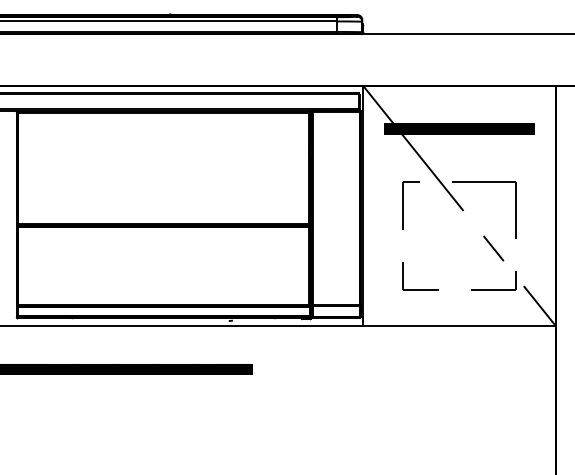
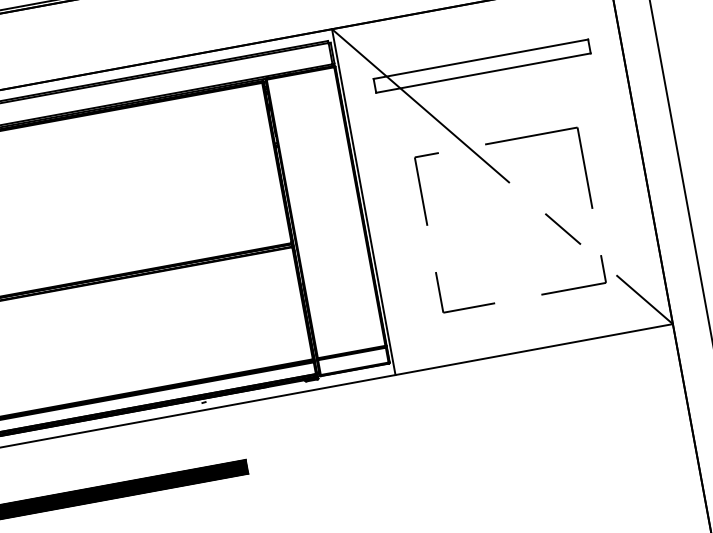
hatch: (458, 128) -> (480, 65), removed

